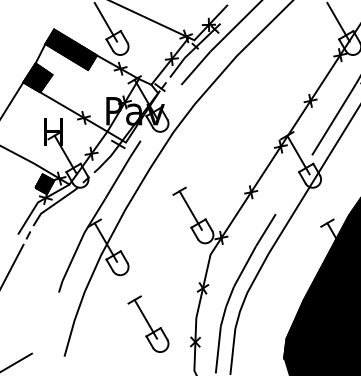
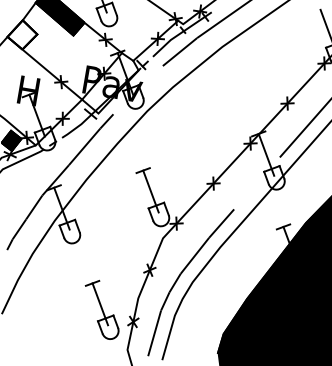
fill: (37, 77) -> (22, 34), removed
part: (148, 323) -> (102, 308), moved

